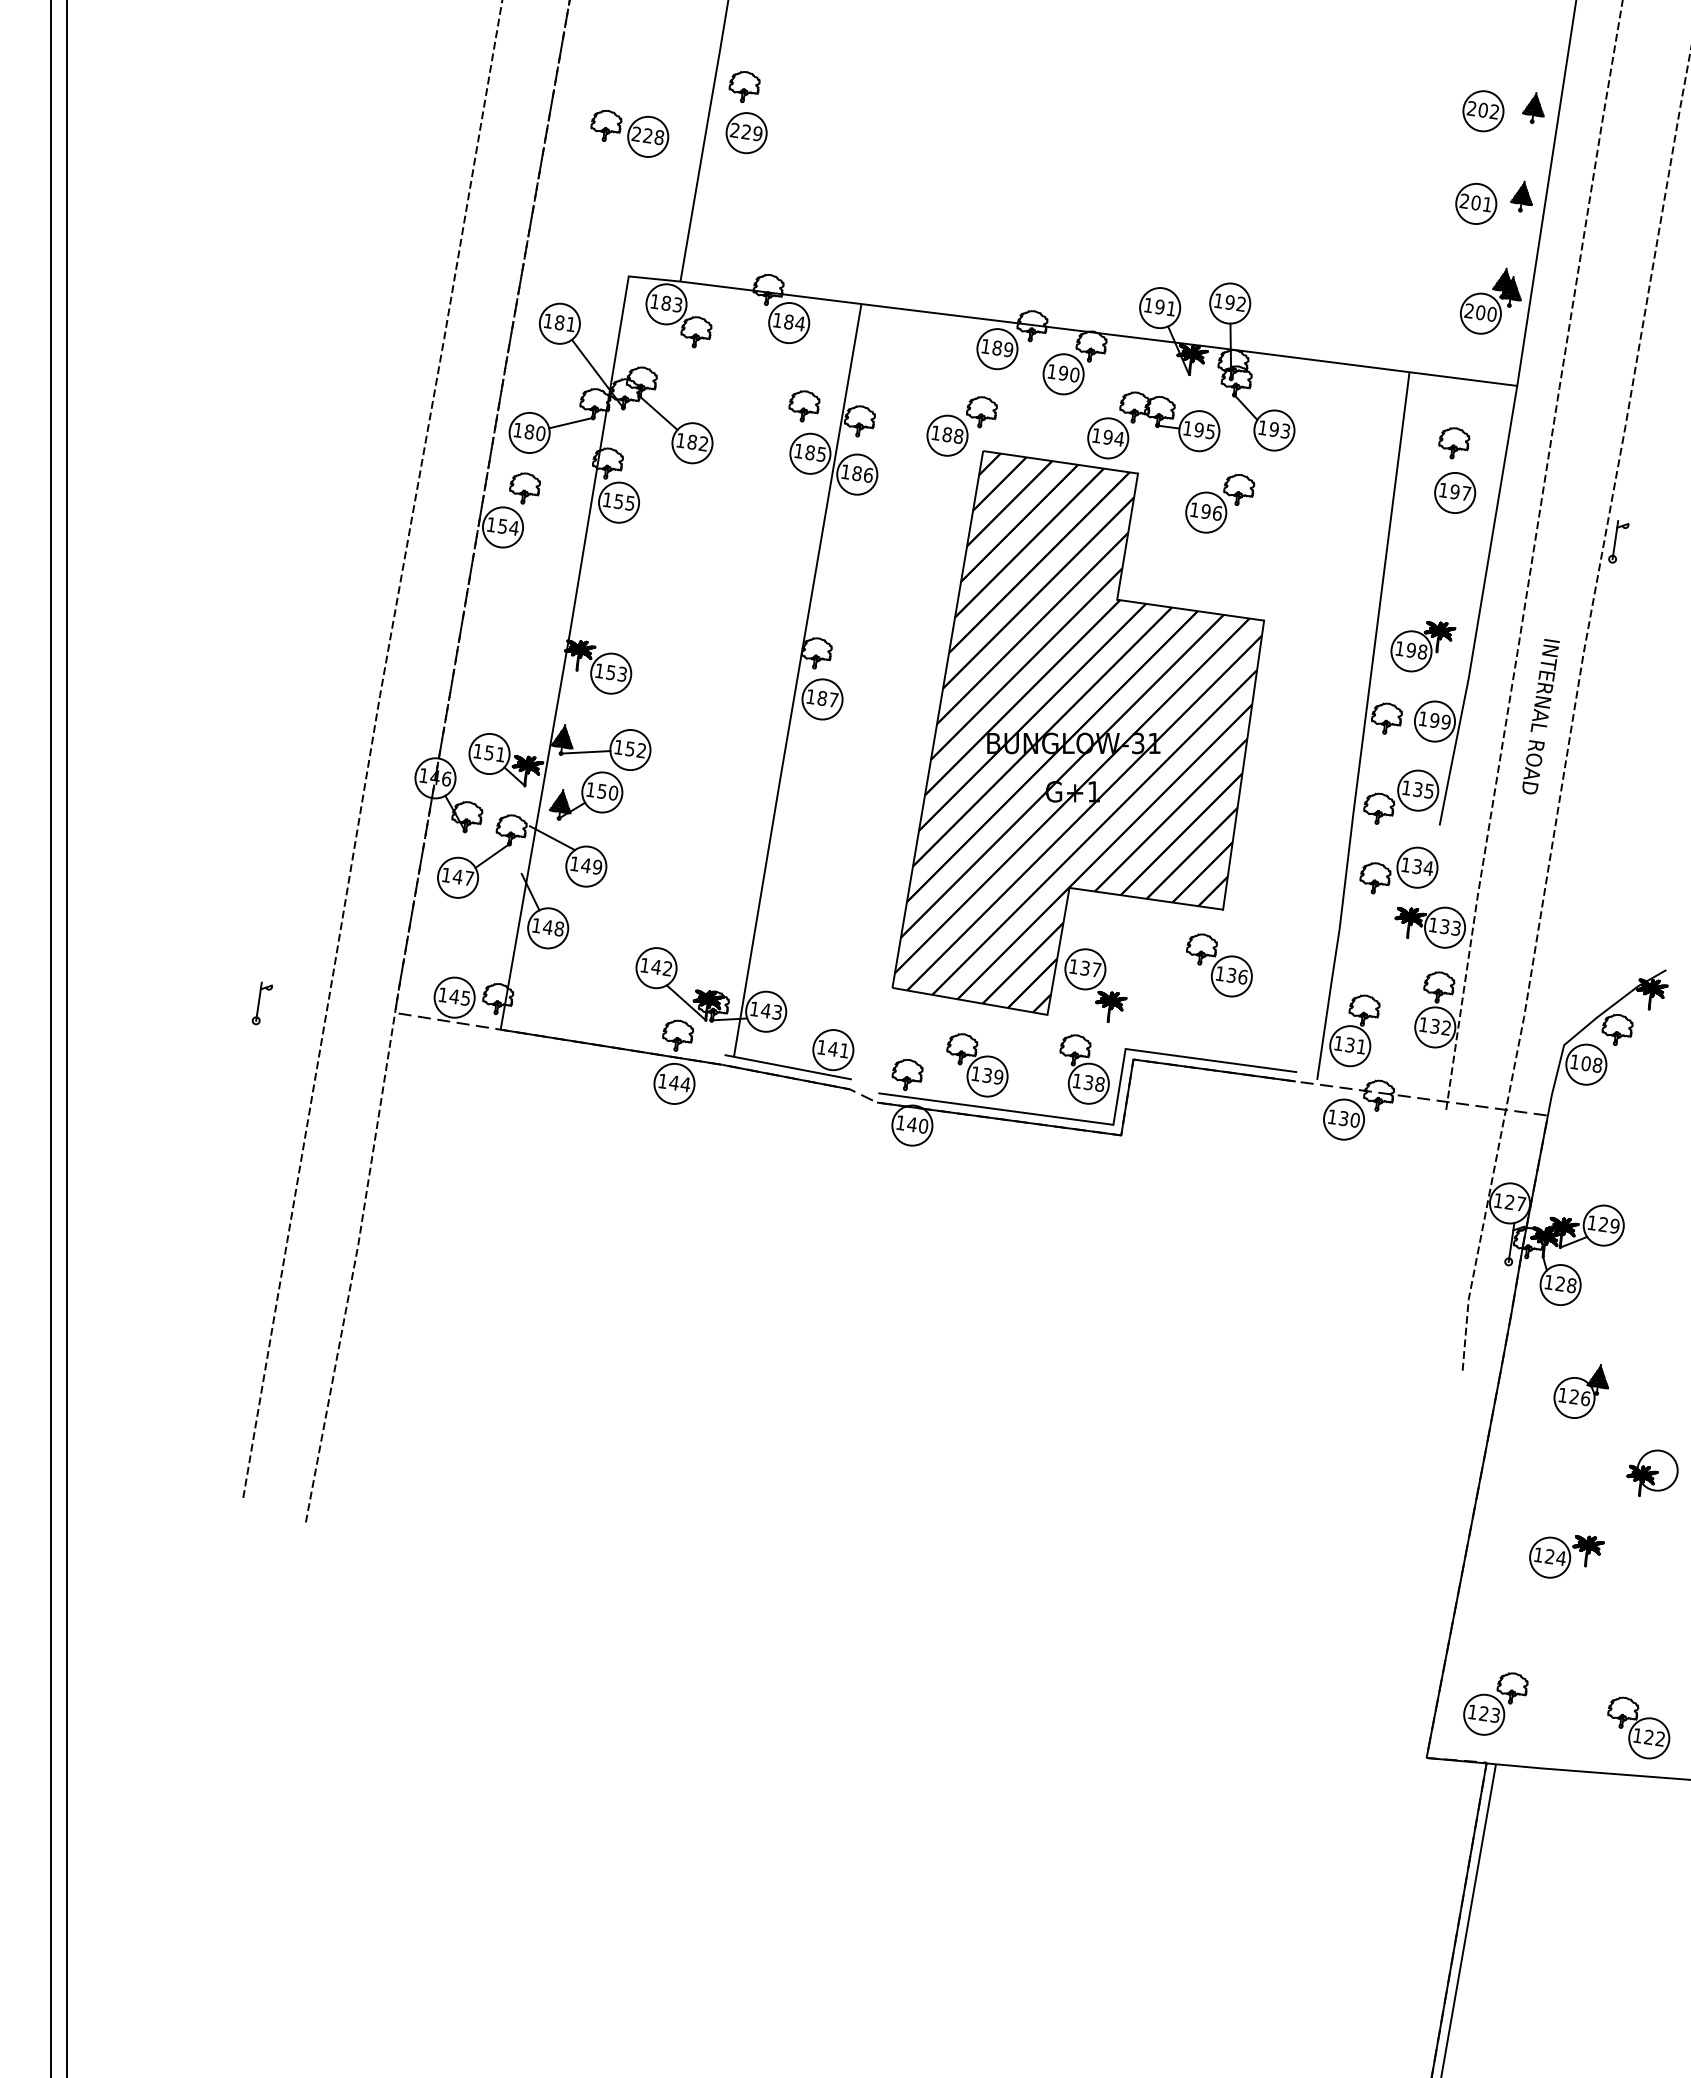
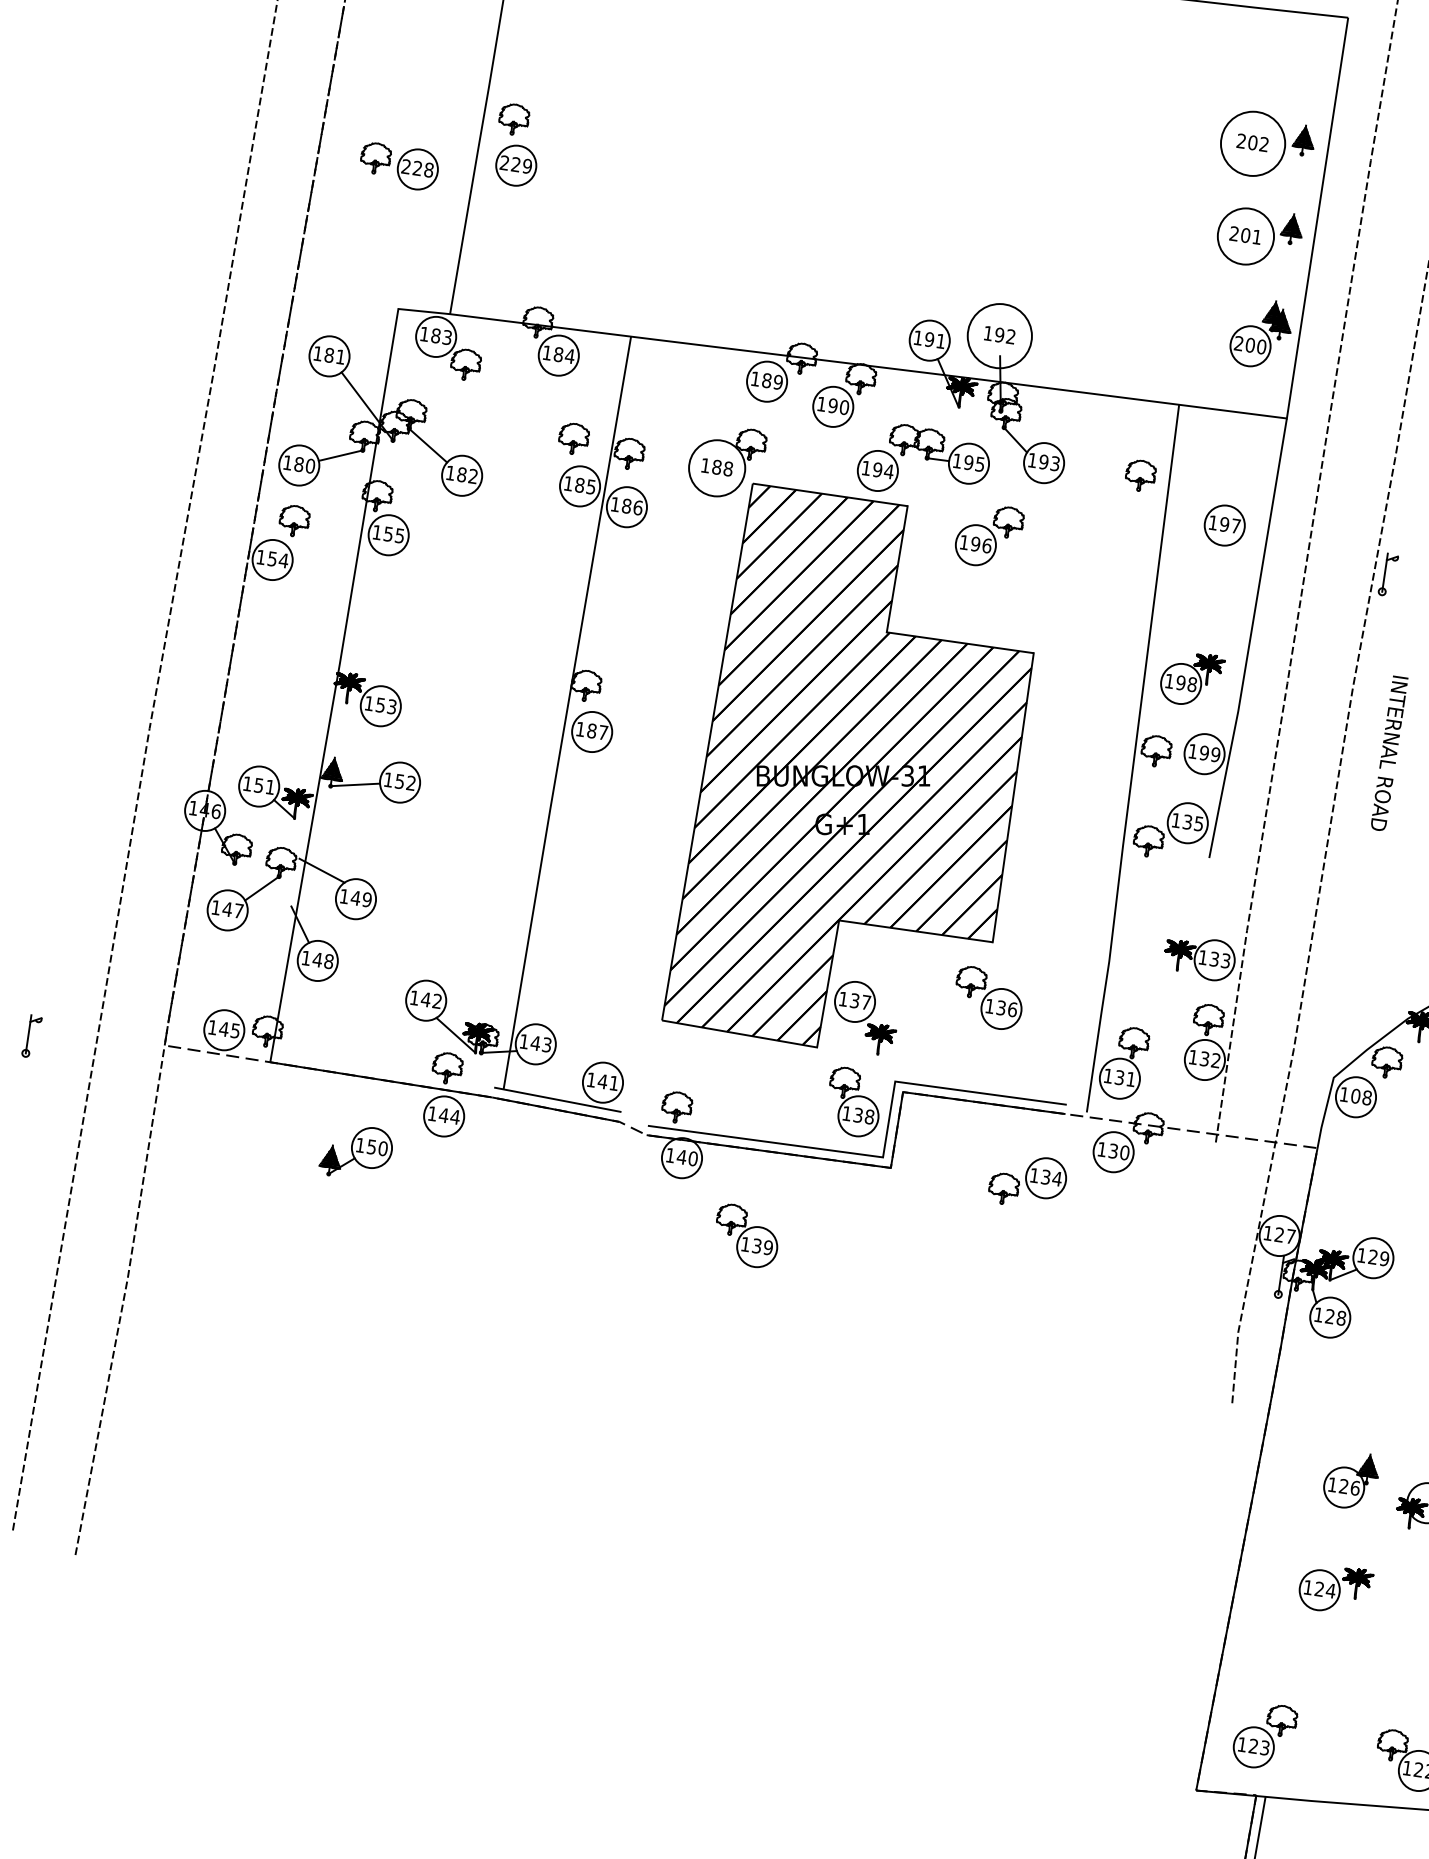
circle: (1483, 111) -> (1253, 144), size x1.6
circle: (1476, 203) -> (1246, 236), size x1.4
circle: (1230, 303) -> (1000, 336), size x1.6
circle: (947, 435) -> (717, 468), size x1.4
part: (1454, 443) -> (1141, 476), moved
text: (1540, 716) -> (1389, 753), moved
part: (585, 795) -> (355, 1151), moved
part: (1398, 870) -> (1027, 1181), moved
part: (977, 1065) -> (747, 1236), moved
part: (1580, 1391) -> (1350, 1481), moved

